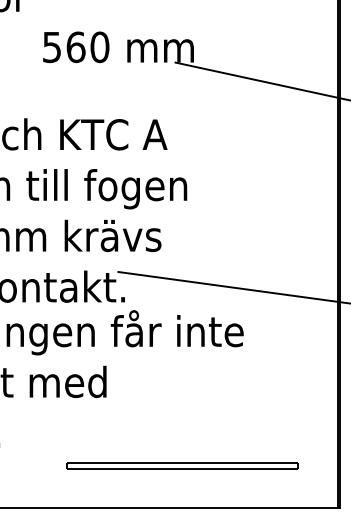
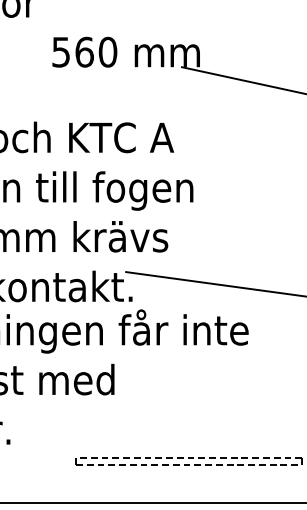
line: (182, 462) -> (188, 458), solid -> dashed
line: (182, 468) -> (188, 464), solid -> dashed

